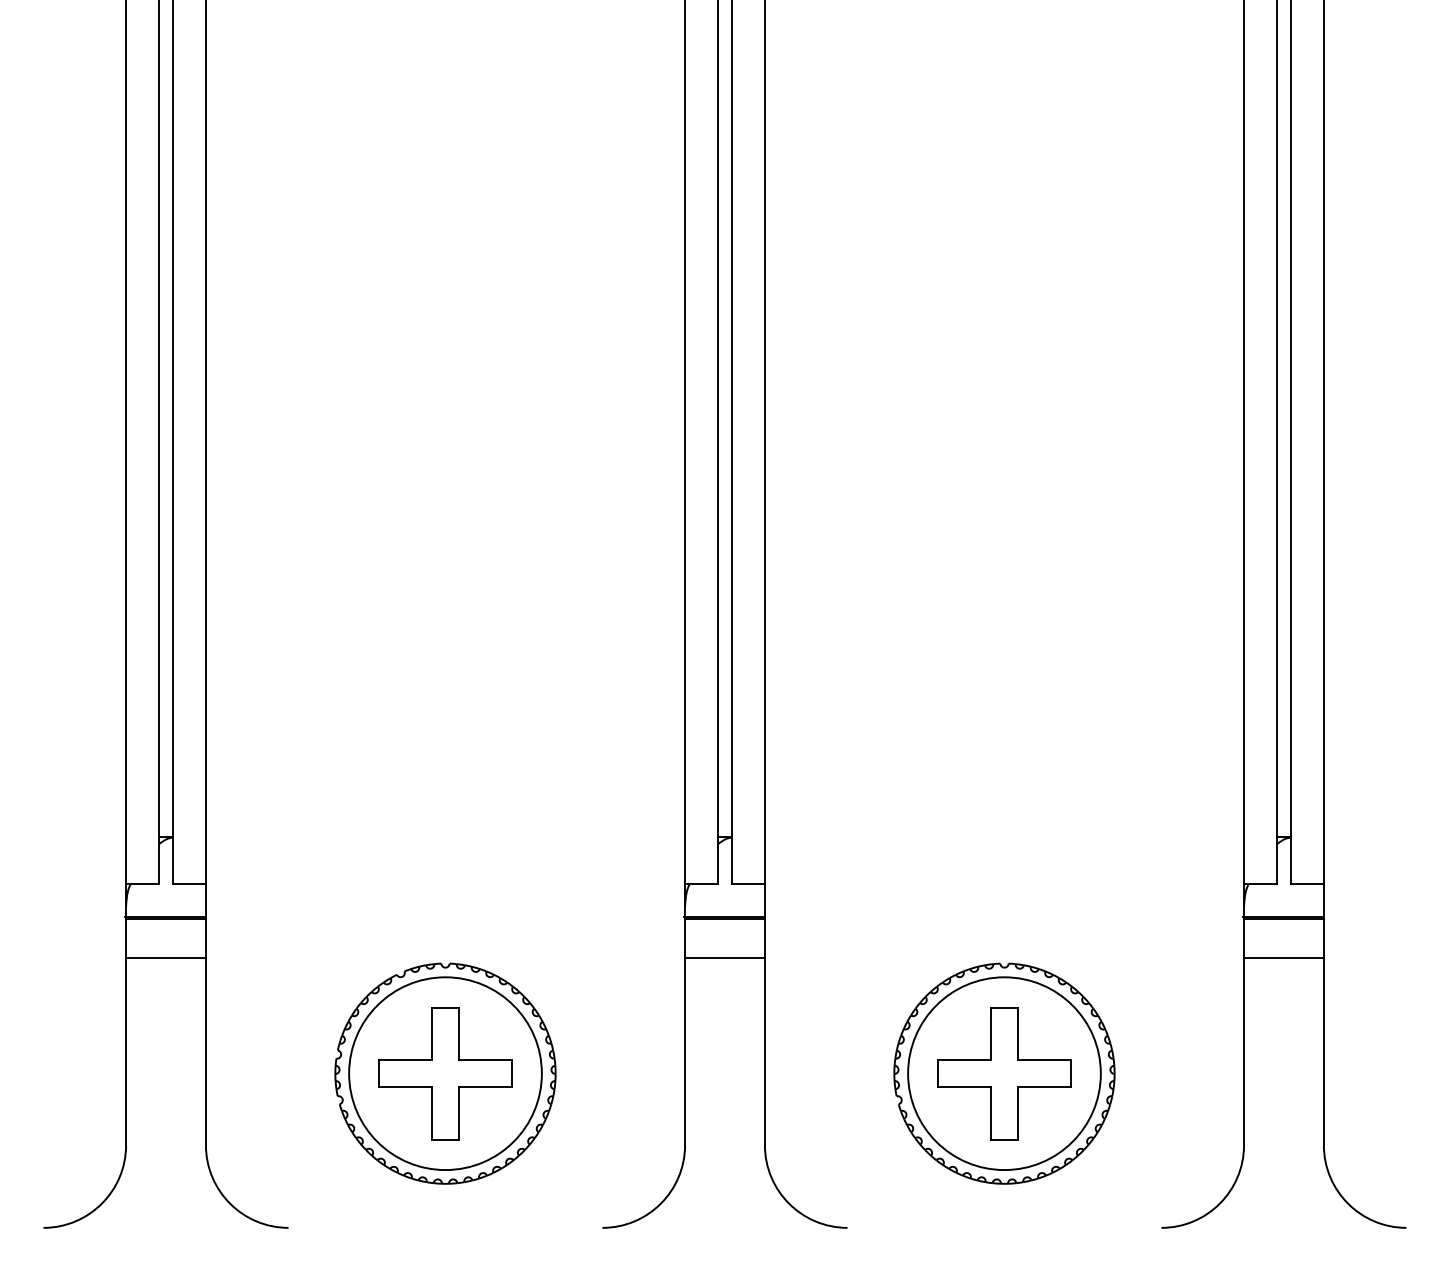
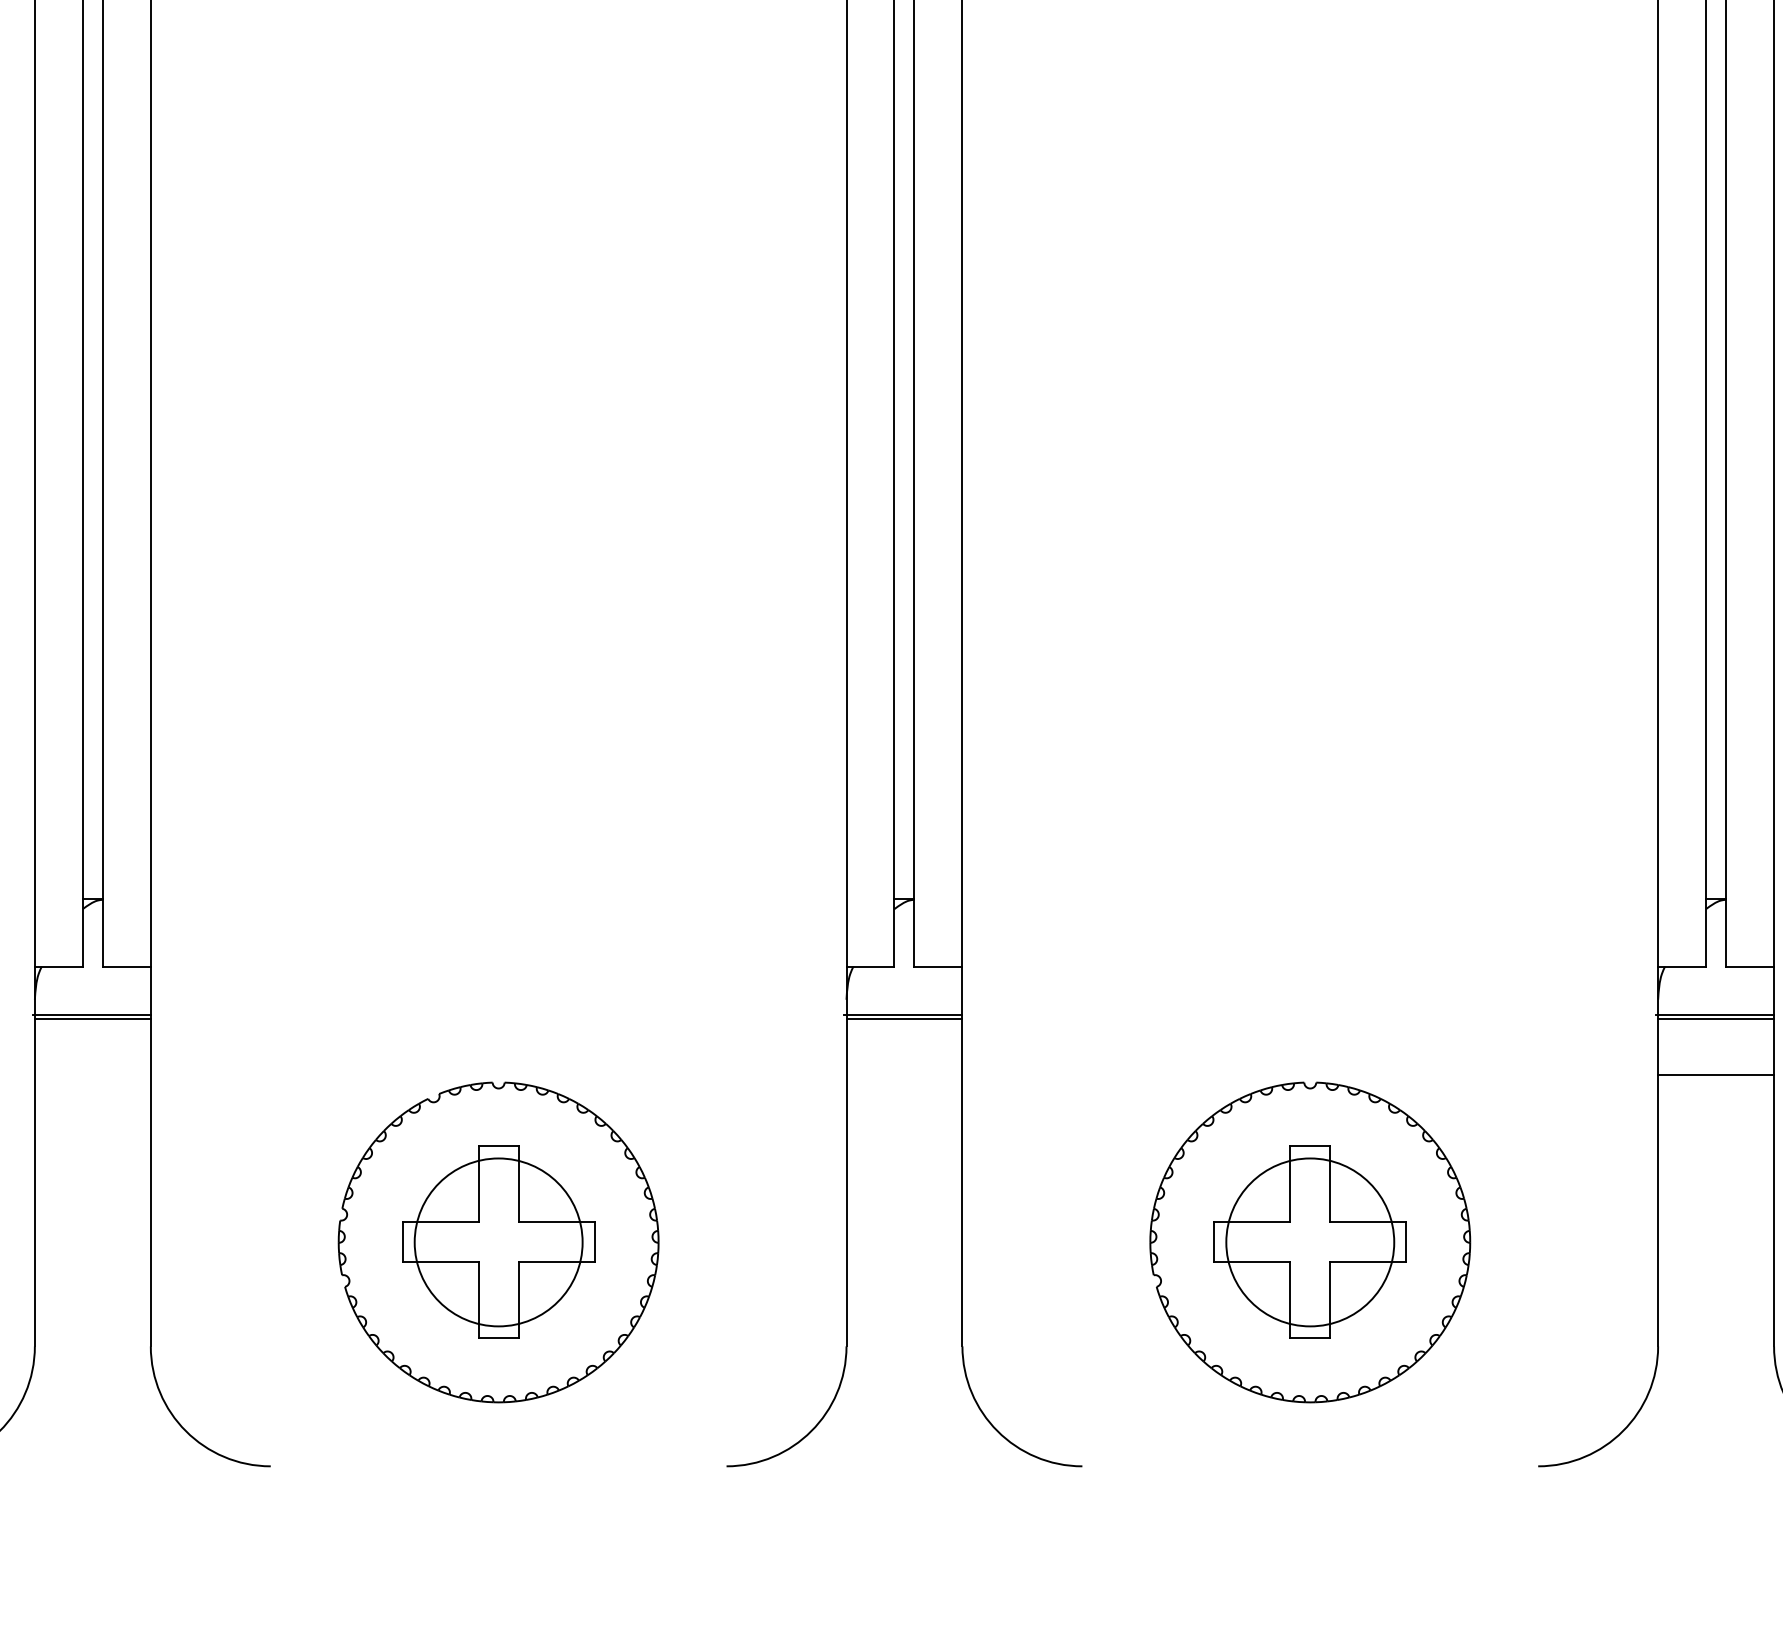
line: (165, 958) -> (92, 1075), removed
line: (724, 958) -> (903, 1075), removed
circle: (445, 1073) -> (498, 1242), size x0.6
circle: (1004, 1073) -> (1310, 1242), size x0.6

